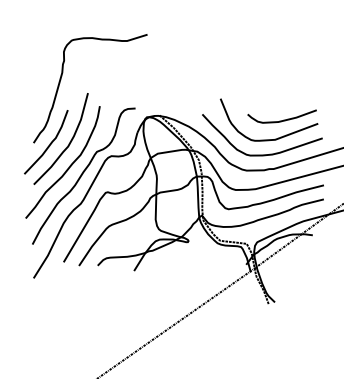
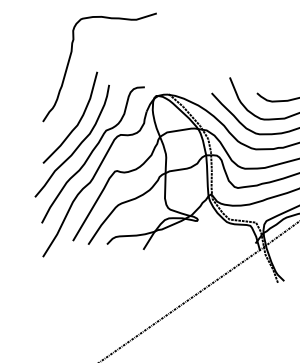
curve: (49, 143) -> (58, 122), removed

